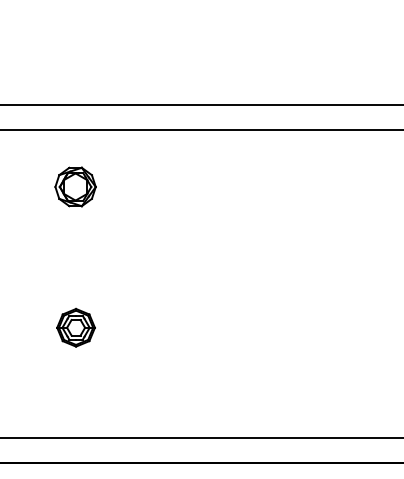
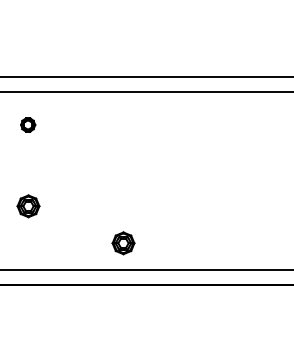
part: (74, 186) -> (27, 124), size x0.6
part: (240, 392) -> (123, 243), added

